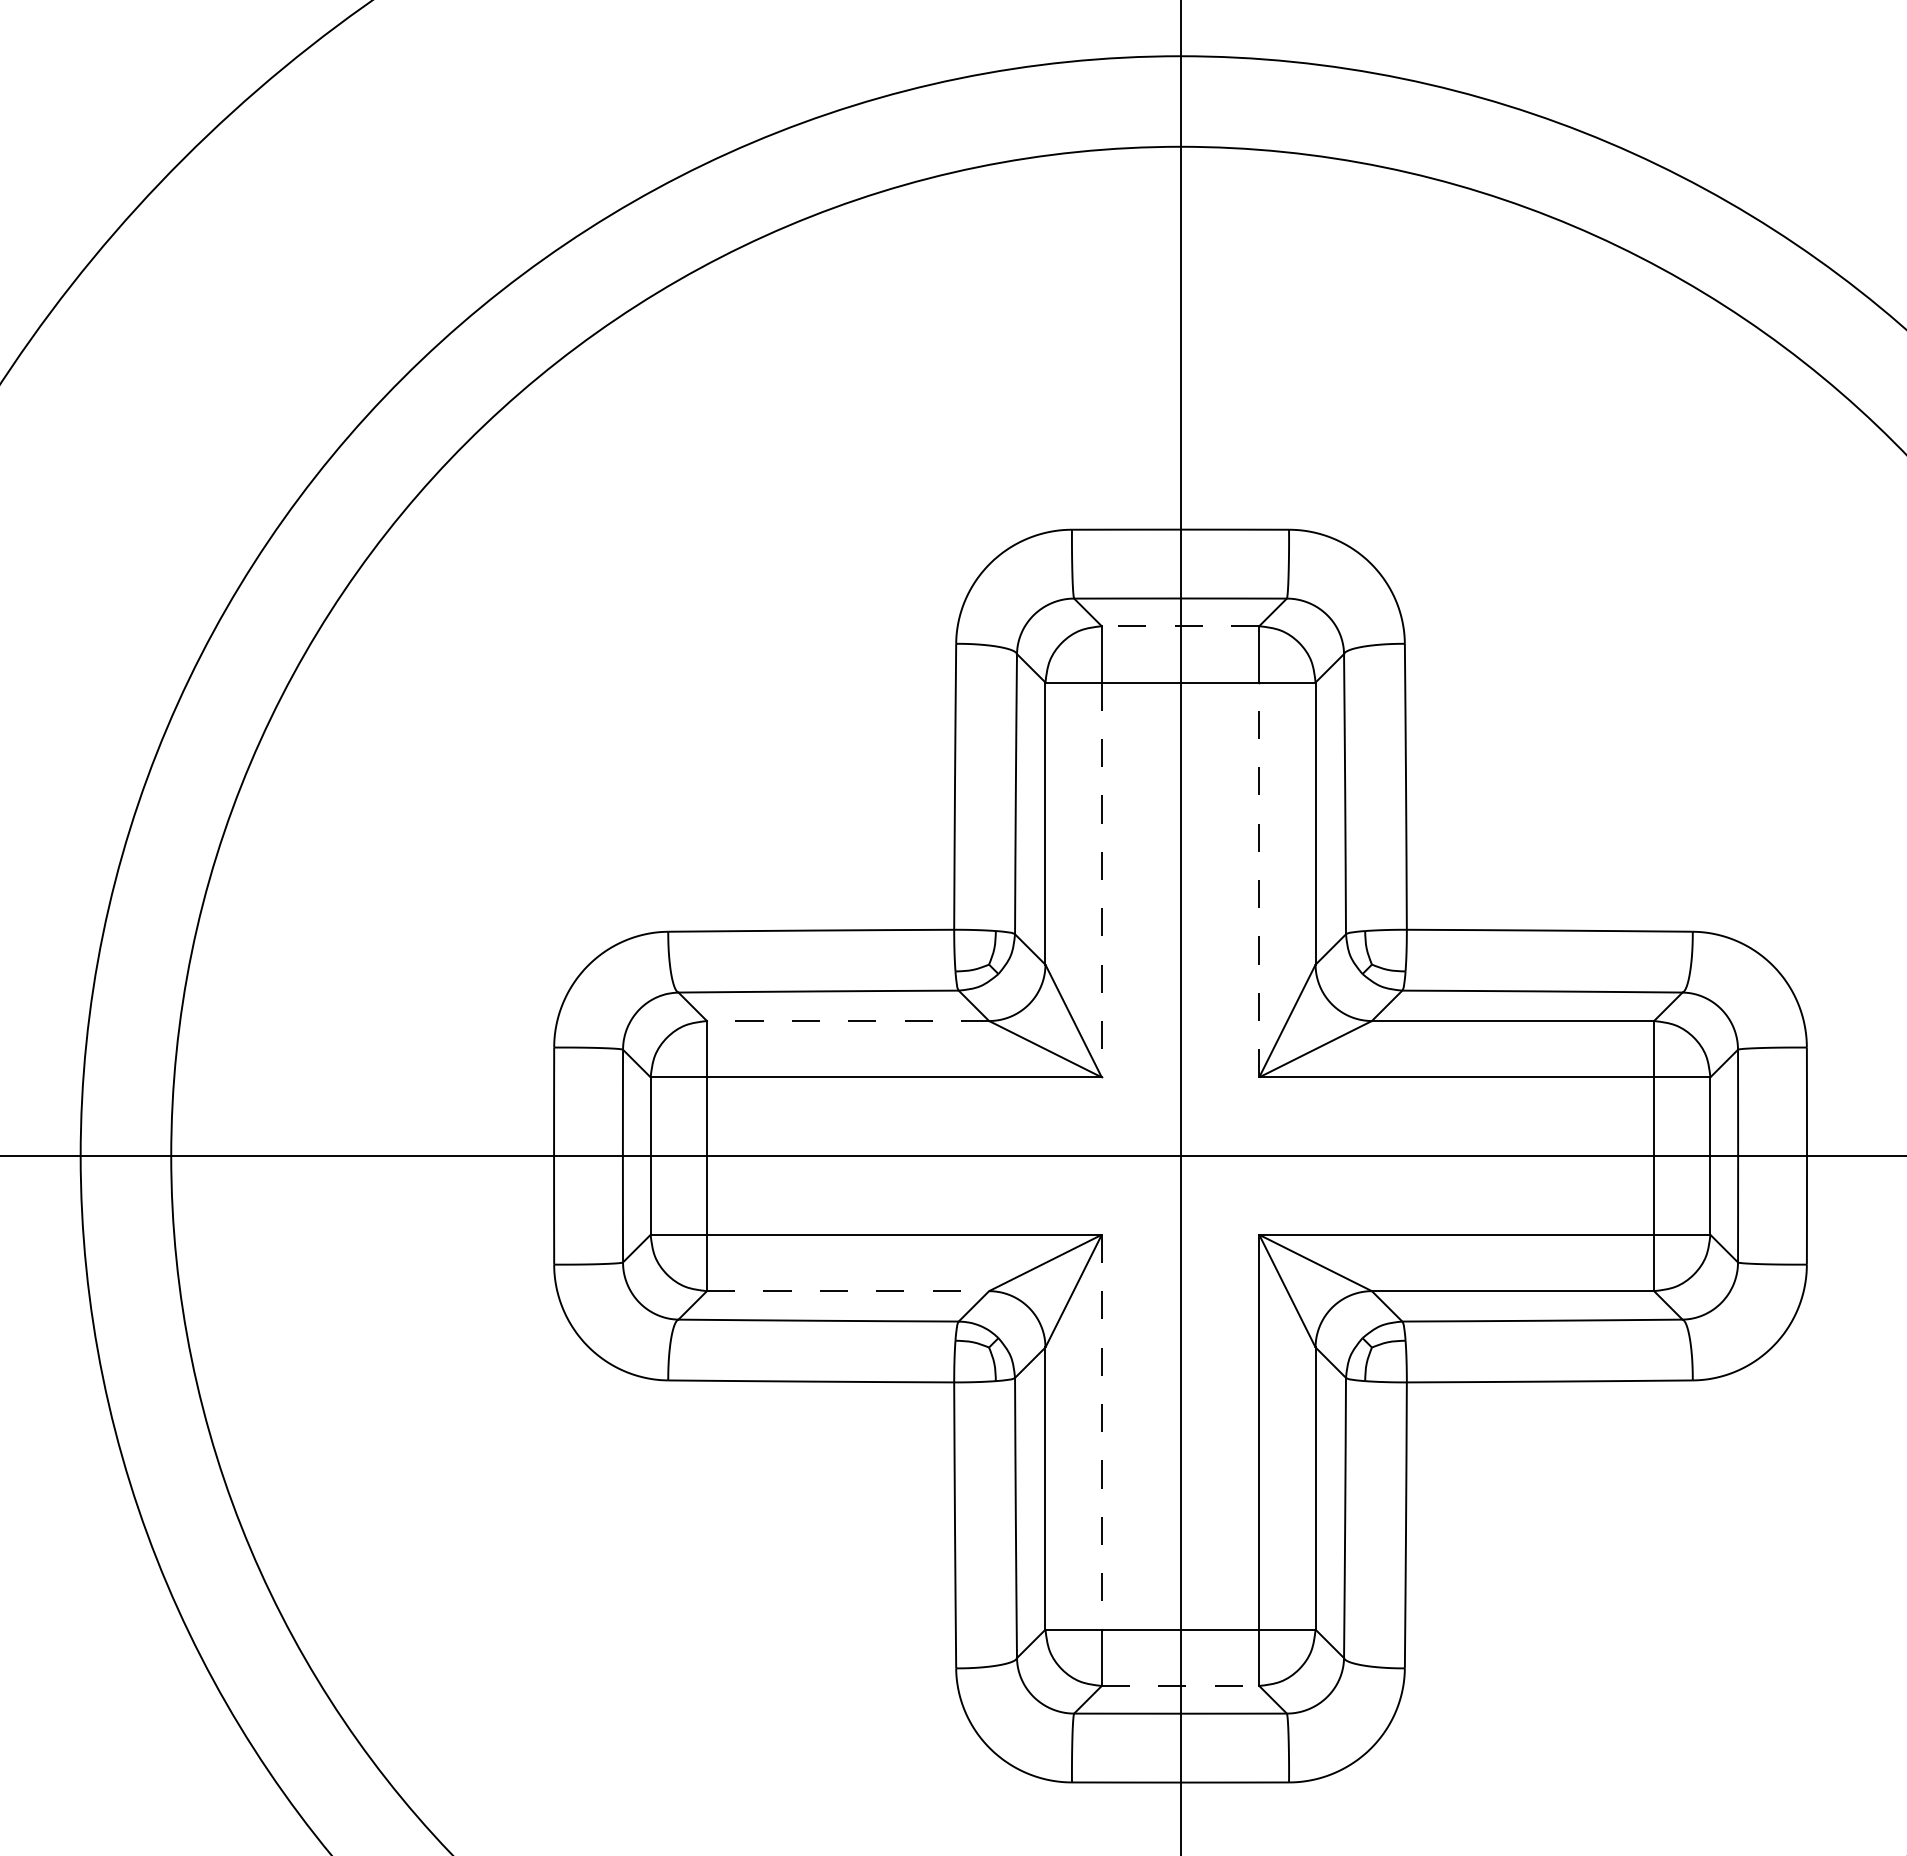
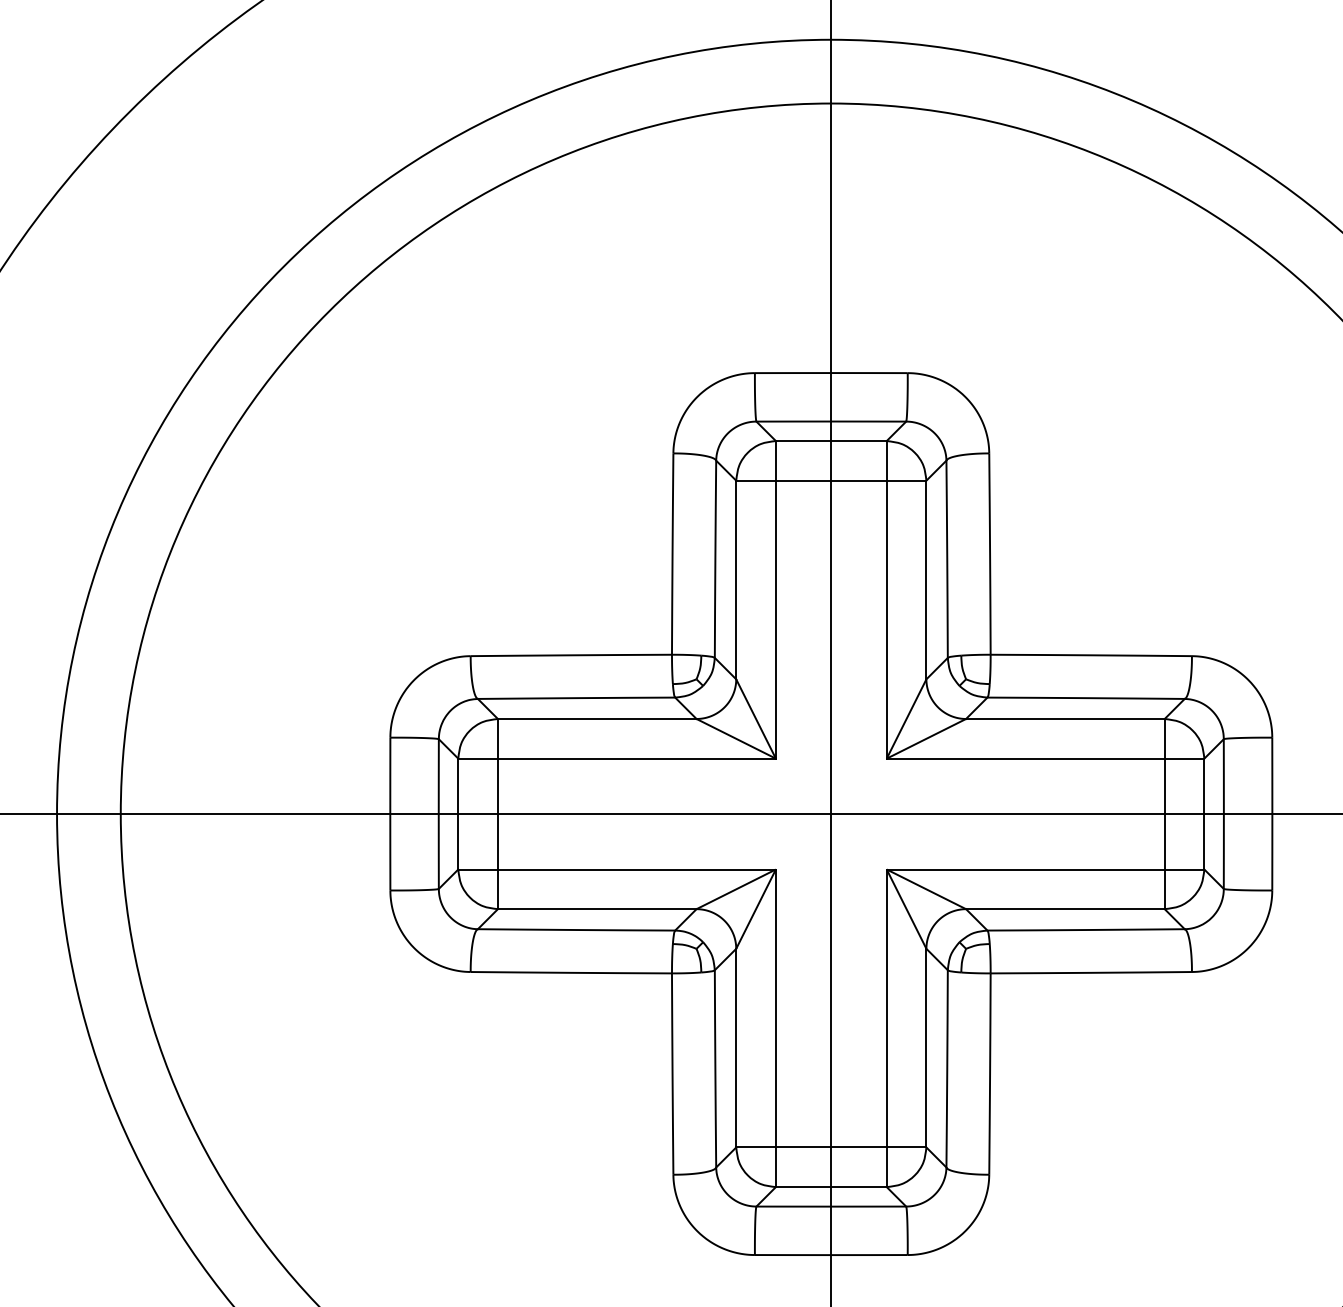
line: (1180, 626) -> (831, 441), dashed -> solid
line: (1259, 879) -> (886, 619), dashed -> solid
line: (1101, 880) -> (775, 620), dashed -> solid
line: (847, 1021) -> (596, 719), dashed -> solid
line: (848, 1291) -> (597, 909), dashed -> solid
line: (1101, 1432) -> (775, 1008), dashed -> solid
line: (1180, 1685) -> (831, 1186), dashed -> solid

